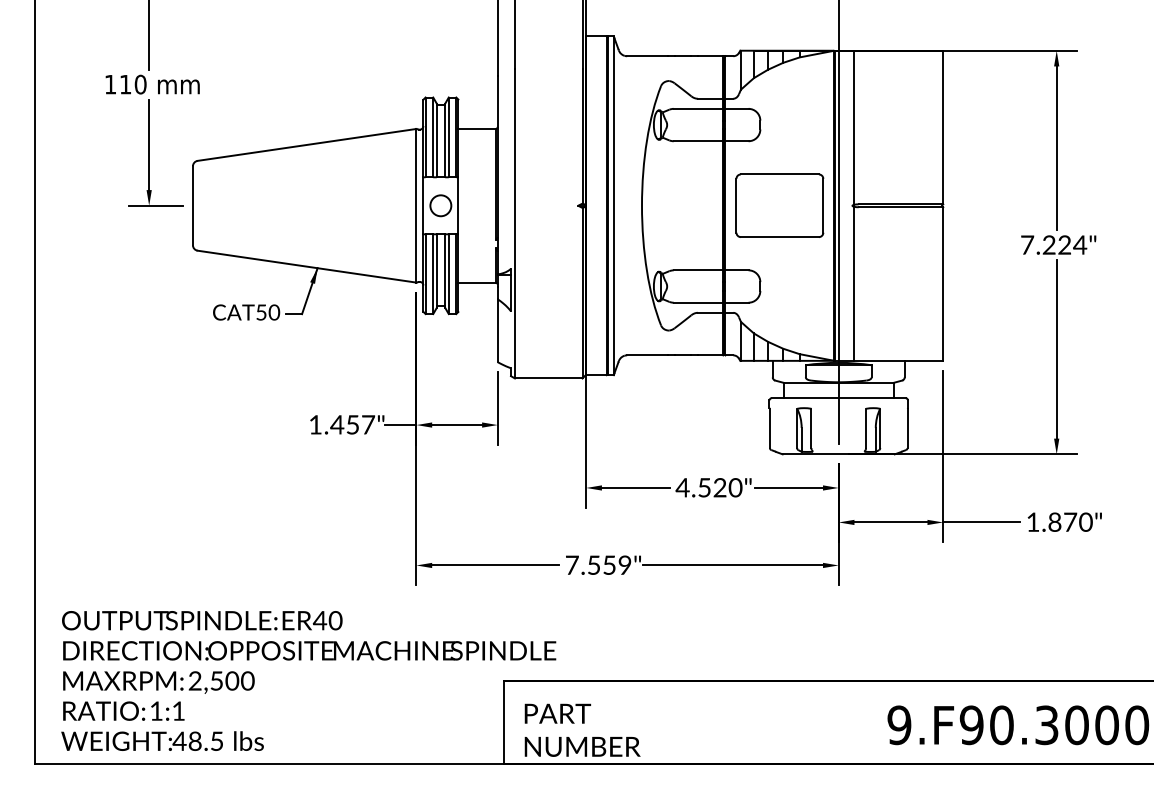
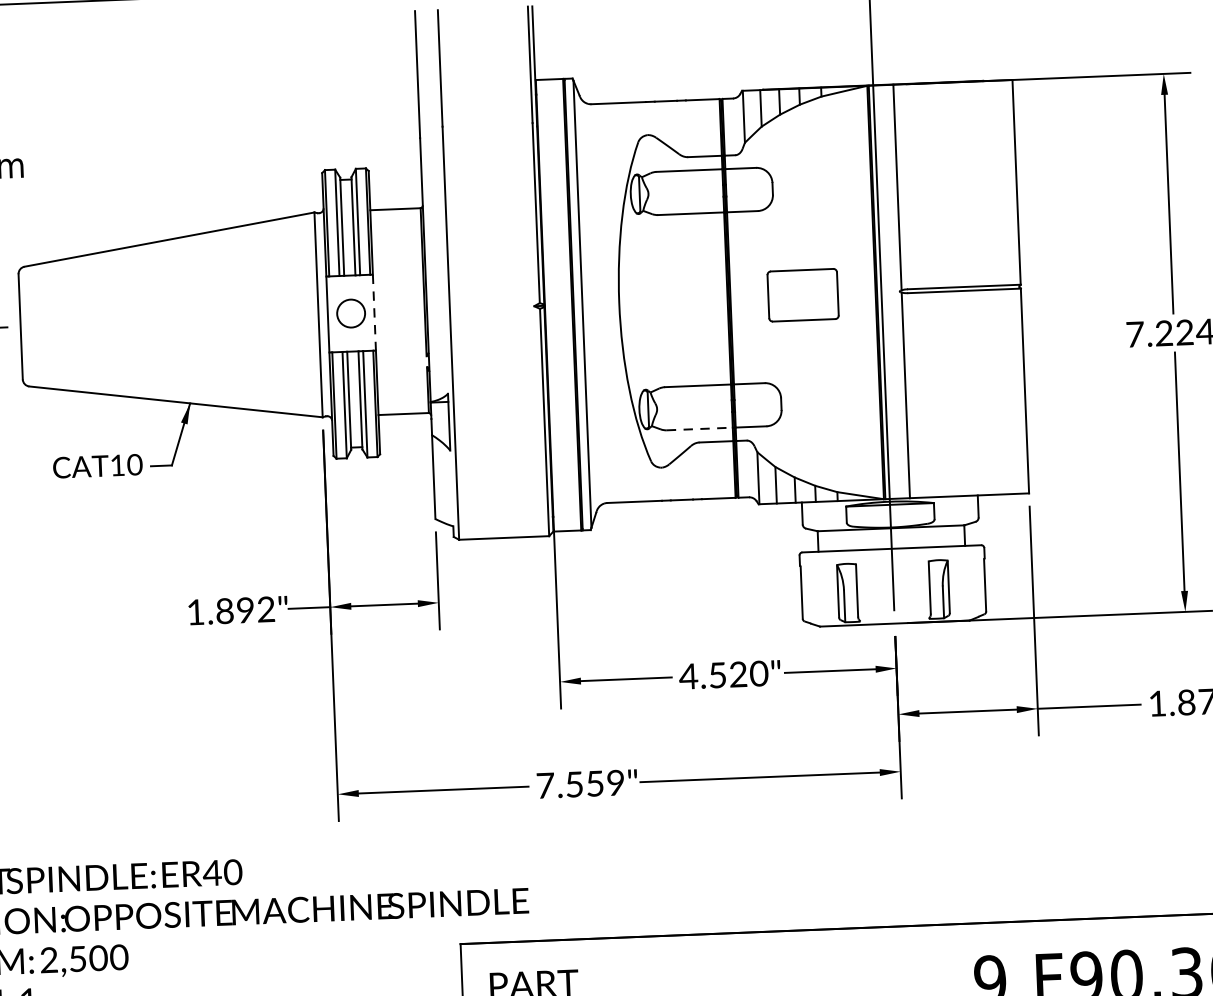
part: (779, 205) -> (802, 295), size x0.6
line: (458, 206) -> (374, 313), solid -> dashed
line: (698, 302) -> (699, 428), solid -> dashed
text: (261, 312) -> (117, 465), CAT50 -> CAT10
text: (352, 424) -> (245, 609), 1.457" -> 1.892"

